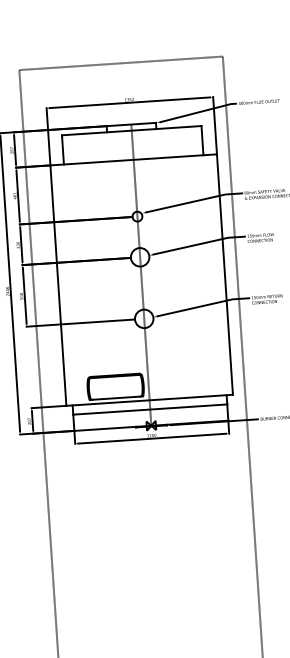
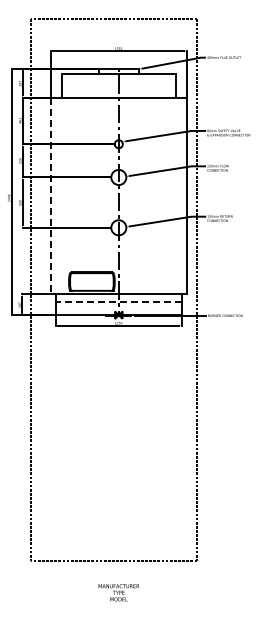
line: (58, 286) -> (50, 196), solid -> dashed
line: (149, 409) -> (118, 301), solid -> dashed

